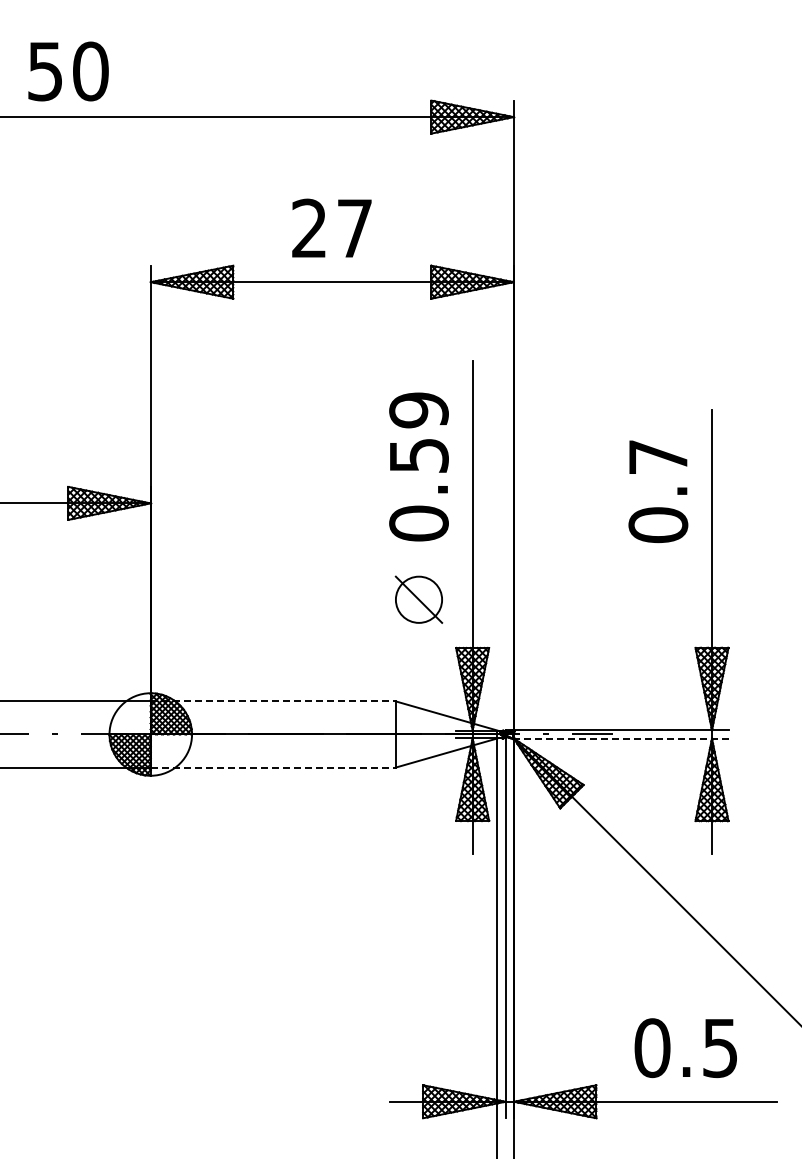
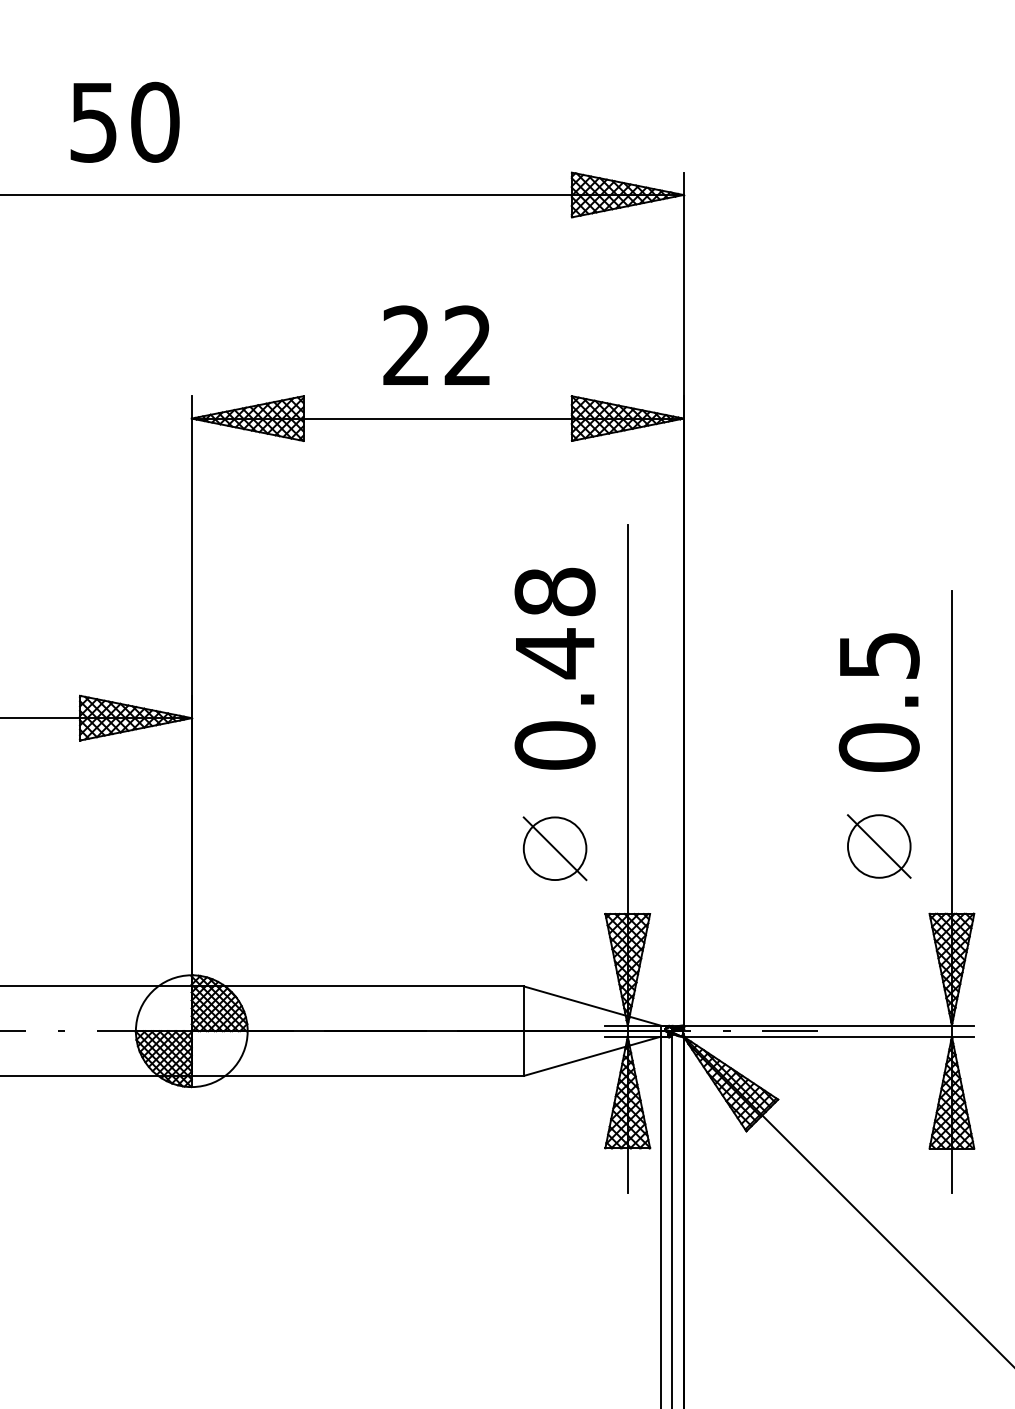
text: (68, 71) -> (125, 122), moved
text: (354, 227) -> (467, 344), 27 -> 22
text: (418, 433) -> (554, 623), 0.59 -> 0.48
text: (658, 457) -> (879, 656), 0.7 -> 0.5
part: (658, 598) -> (879, 846), added
line: (273, 701) -> (358, 986), dashed -> solid
line: (620, 738) -> (827, 1036), dashed -> solid
line: (273, 767) -> (358, 1075), dashed -> solid

